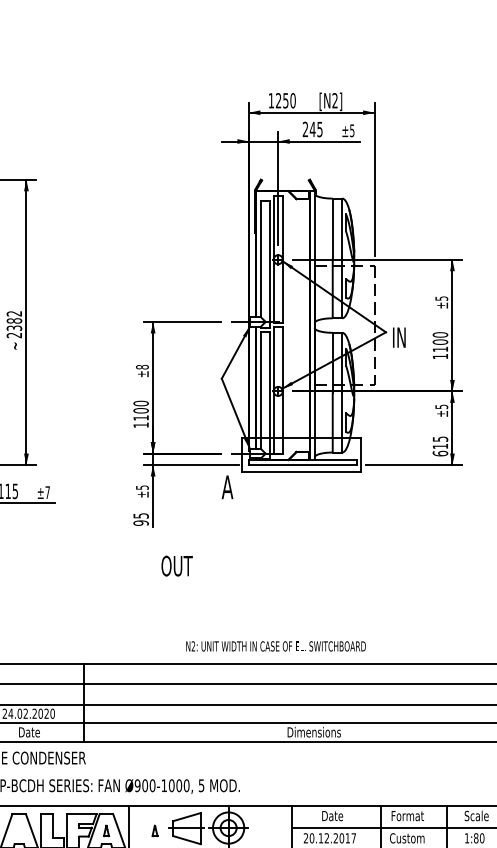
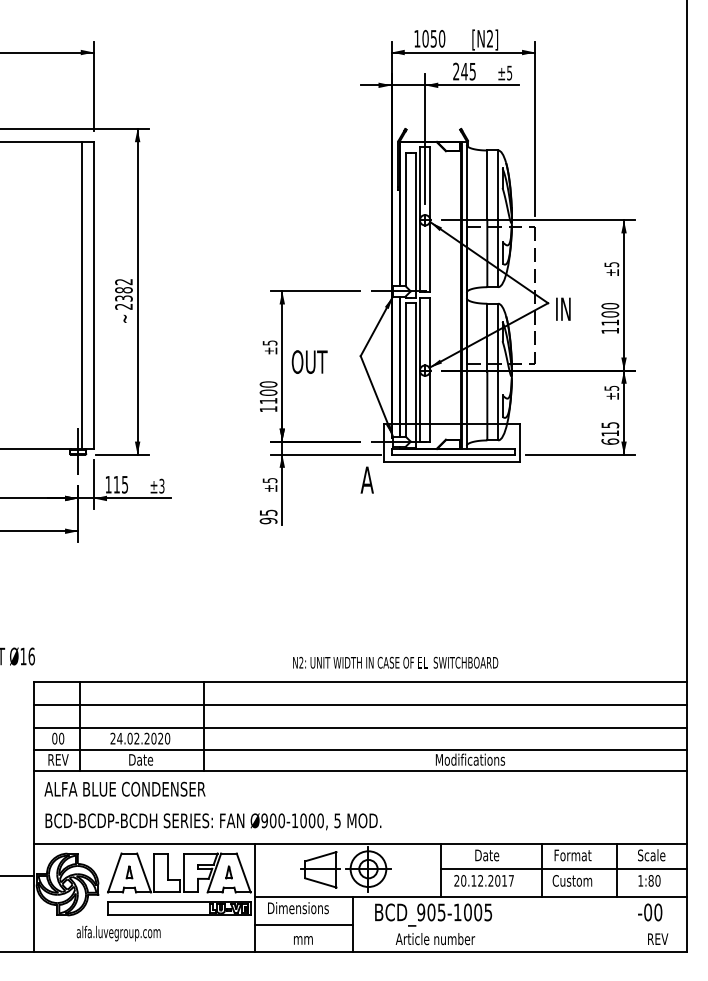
text: (278, 100) -> (425, 38), 1250 -> 1050
text: (141, 366) -> (269, 342), ±8 -> ±5
text: (47, 492) -> (161, 485), ±7 -> ±3
text: (176, 565) -> (309, 361), moved
text: (275, 646) -> (395, 662), moved
text: (318, 732) -> (471, 759), Dimensions -> Modifications
part: (155, 830) -> (129, 872), moved

